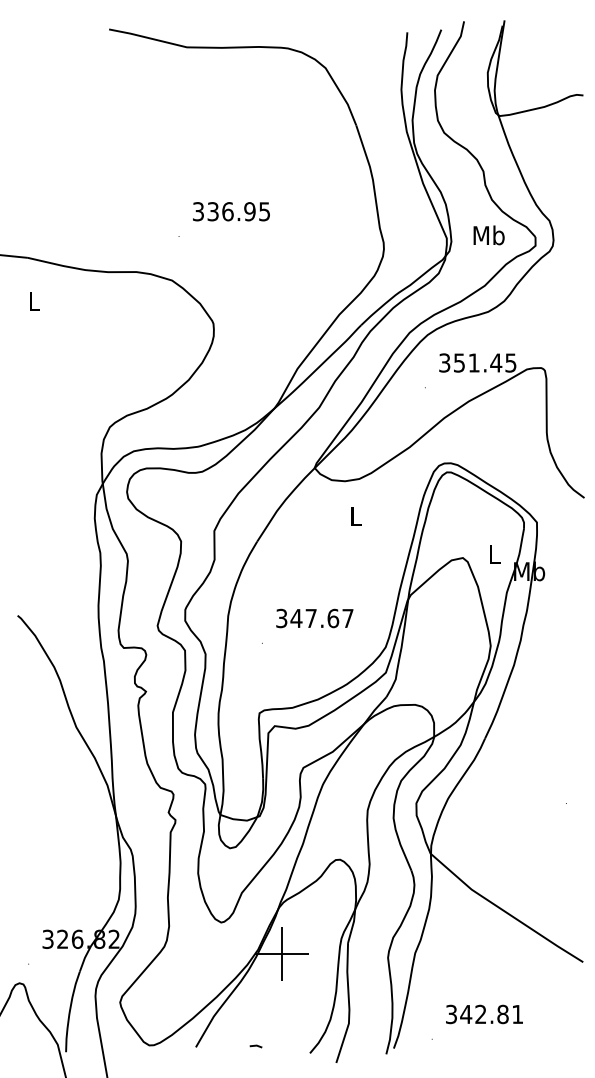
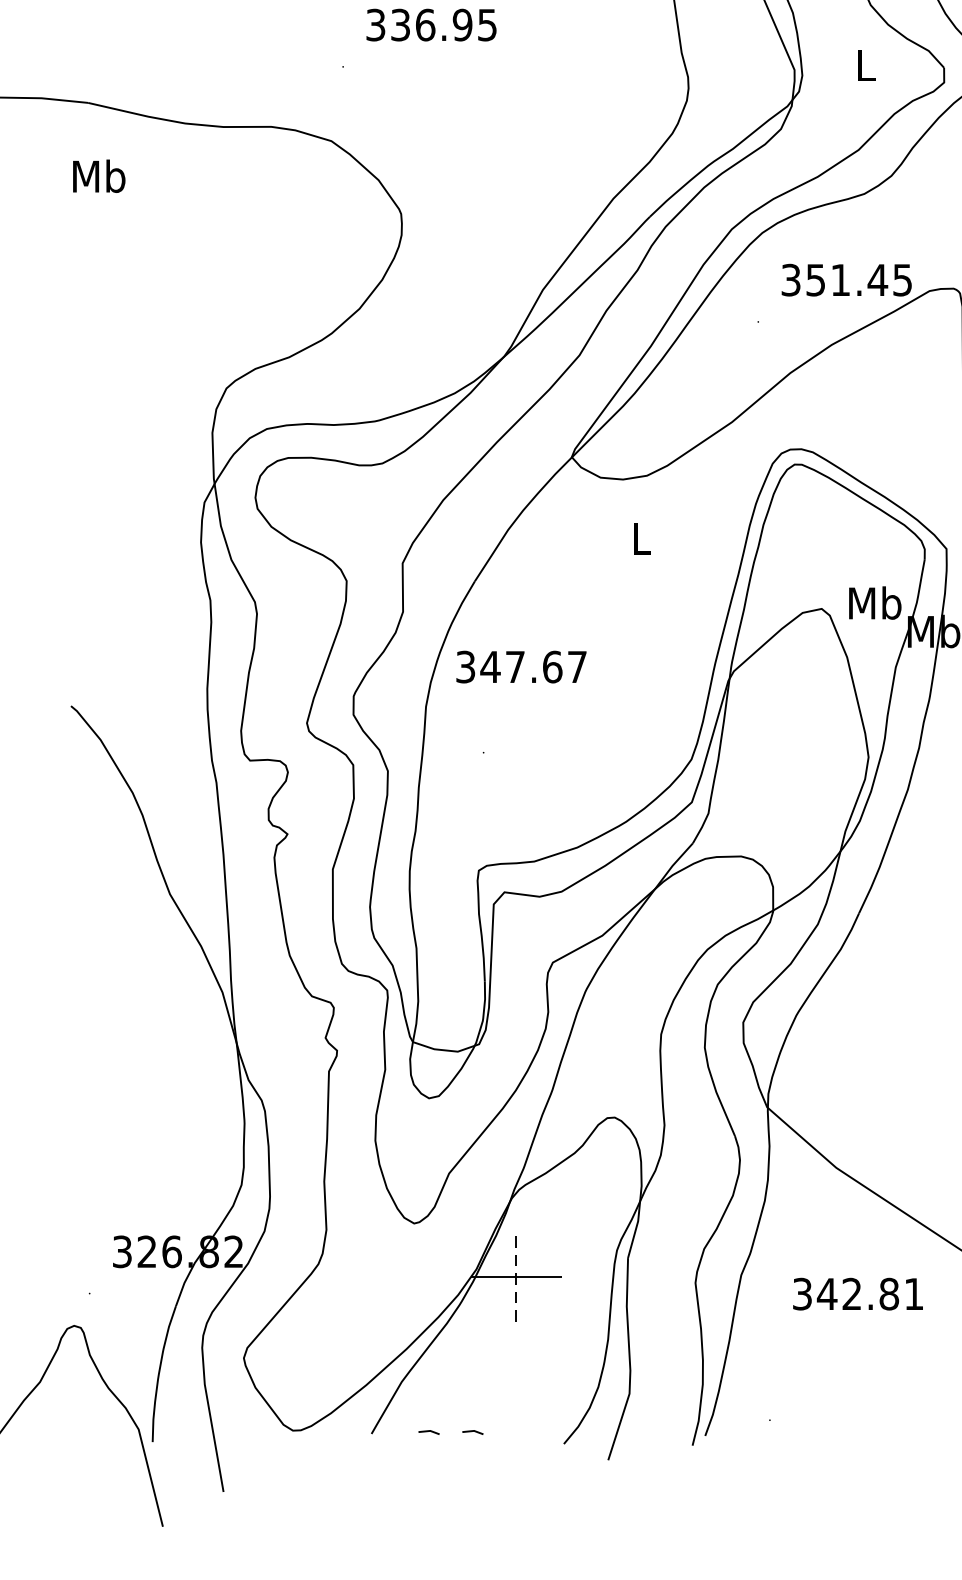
text: (488, 235) -> (864, 65), Mb -> L
text: (33, 301) -> (97, 176), L -> Mb
text: (494, 554) -> (874, 602), L -> Mb
text: (314, 618) -> (520, 667), moved
line: (281, 954) -> (515, 1277), solid -> dashed
text: (484, 1014) -> (858, 1294), moved
line: (229, 1046) -> (428, 1432), added

